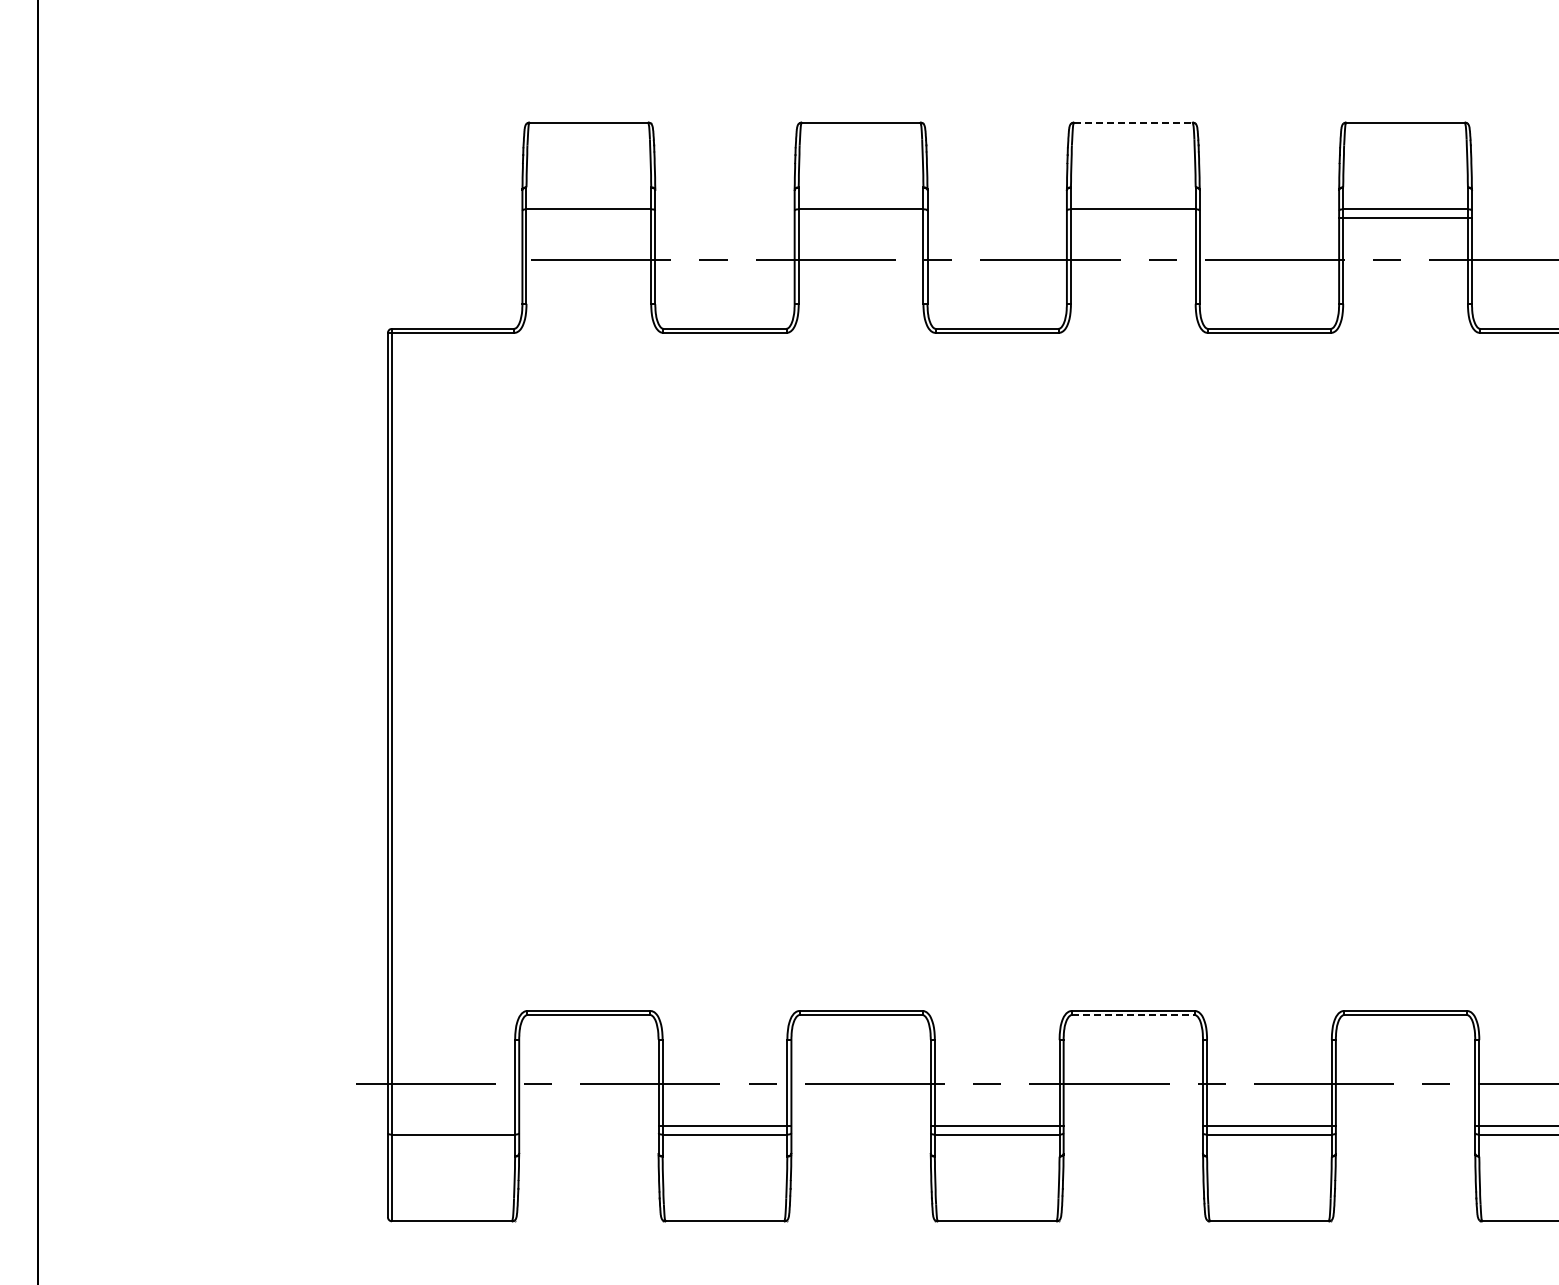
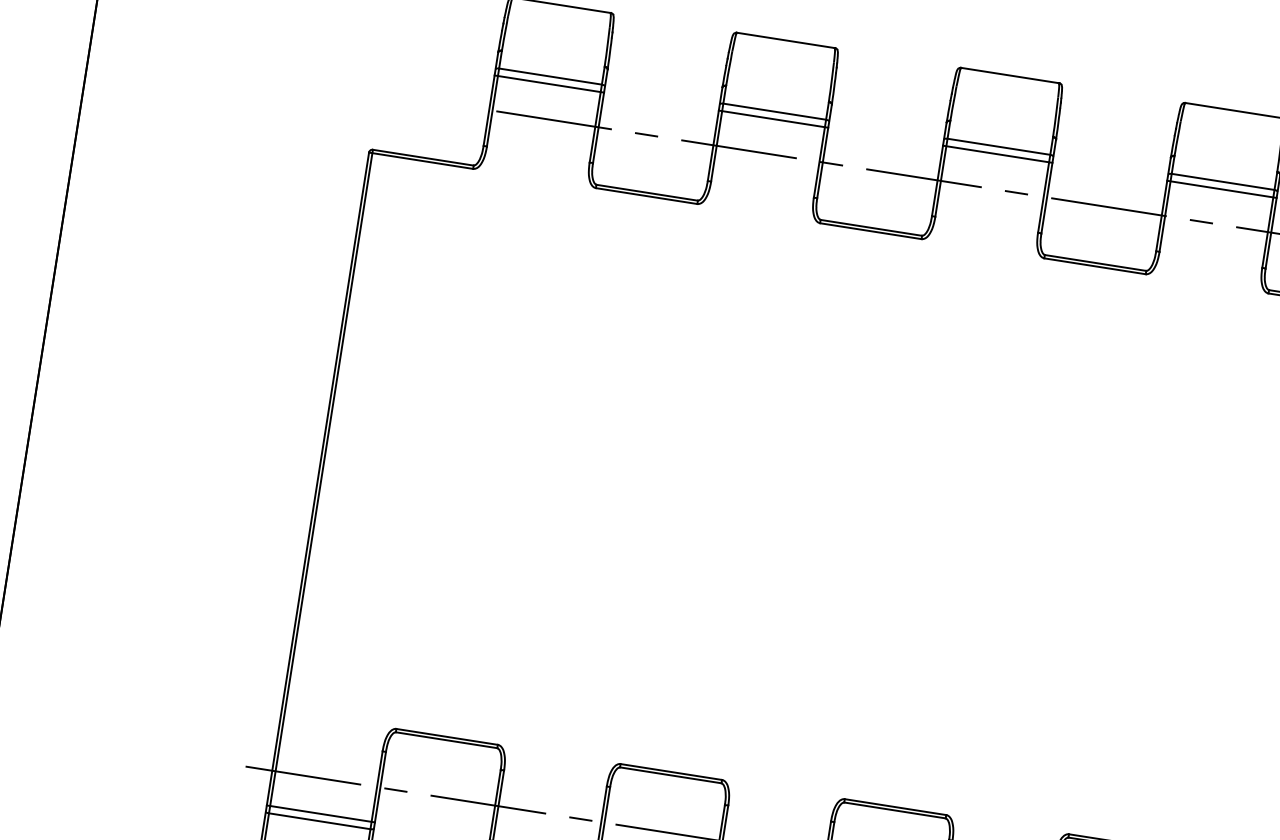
line: (1133, 122) -> (1010, 75), dashed -> solid
line: (588, 218) -> (549, 84), added
line: (860, 218) -> (773, 119), added
line: (1132, 218) -> (997, 154), added
line: (1133, 1015) -> (895, 810), dashed -> solid
line: (453, 1125) -> (320, 813), added

